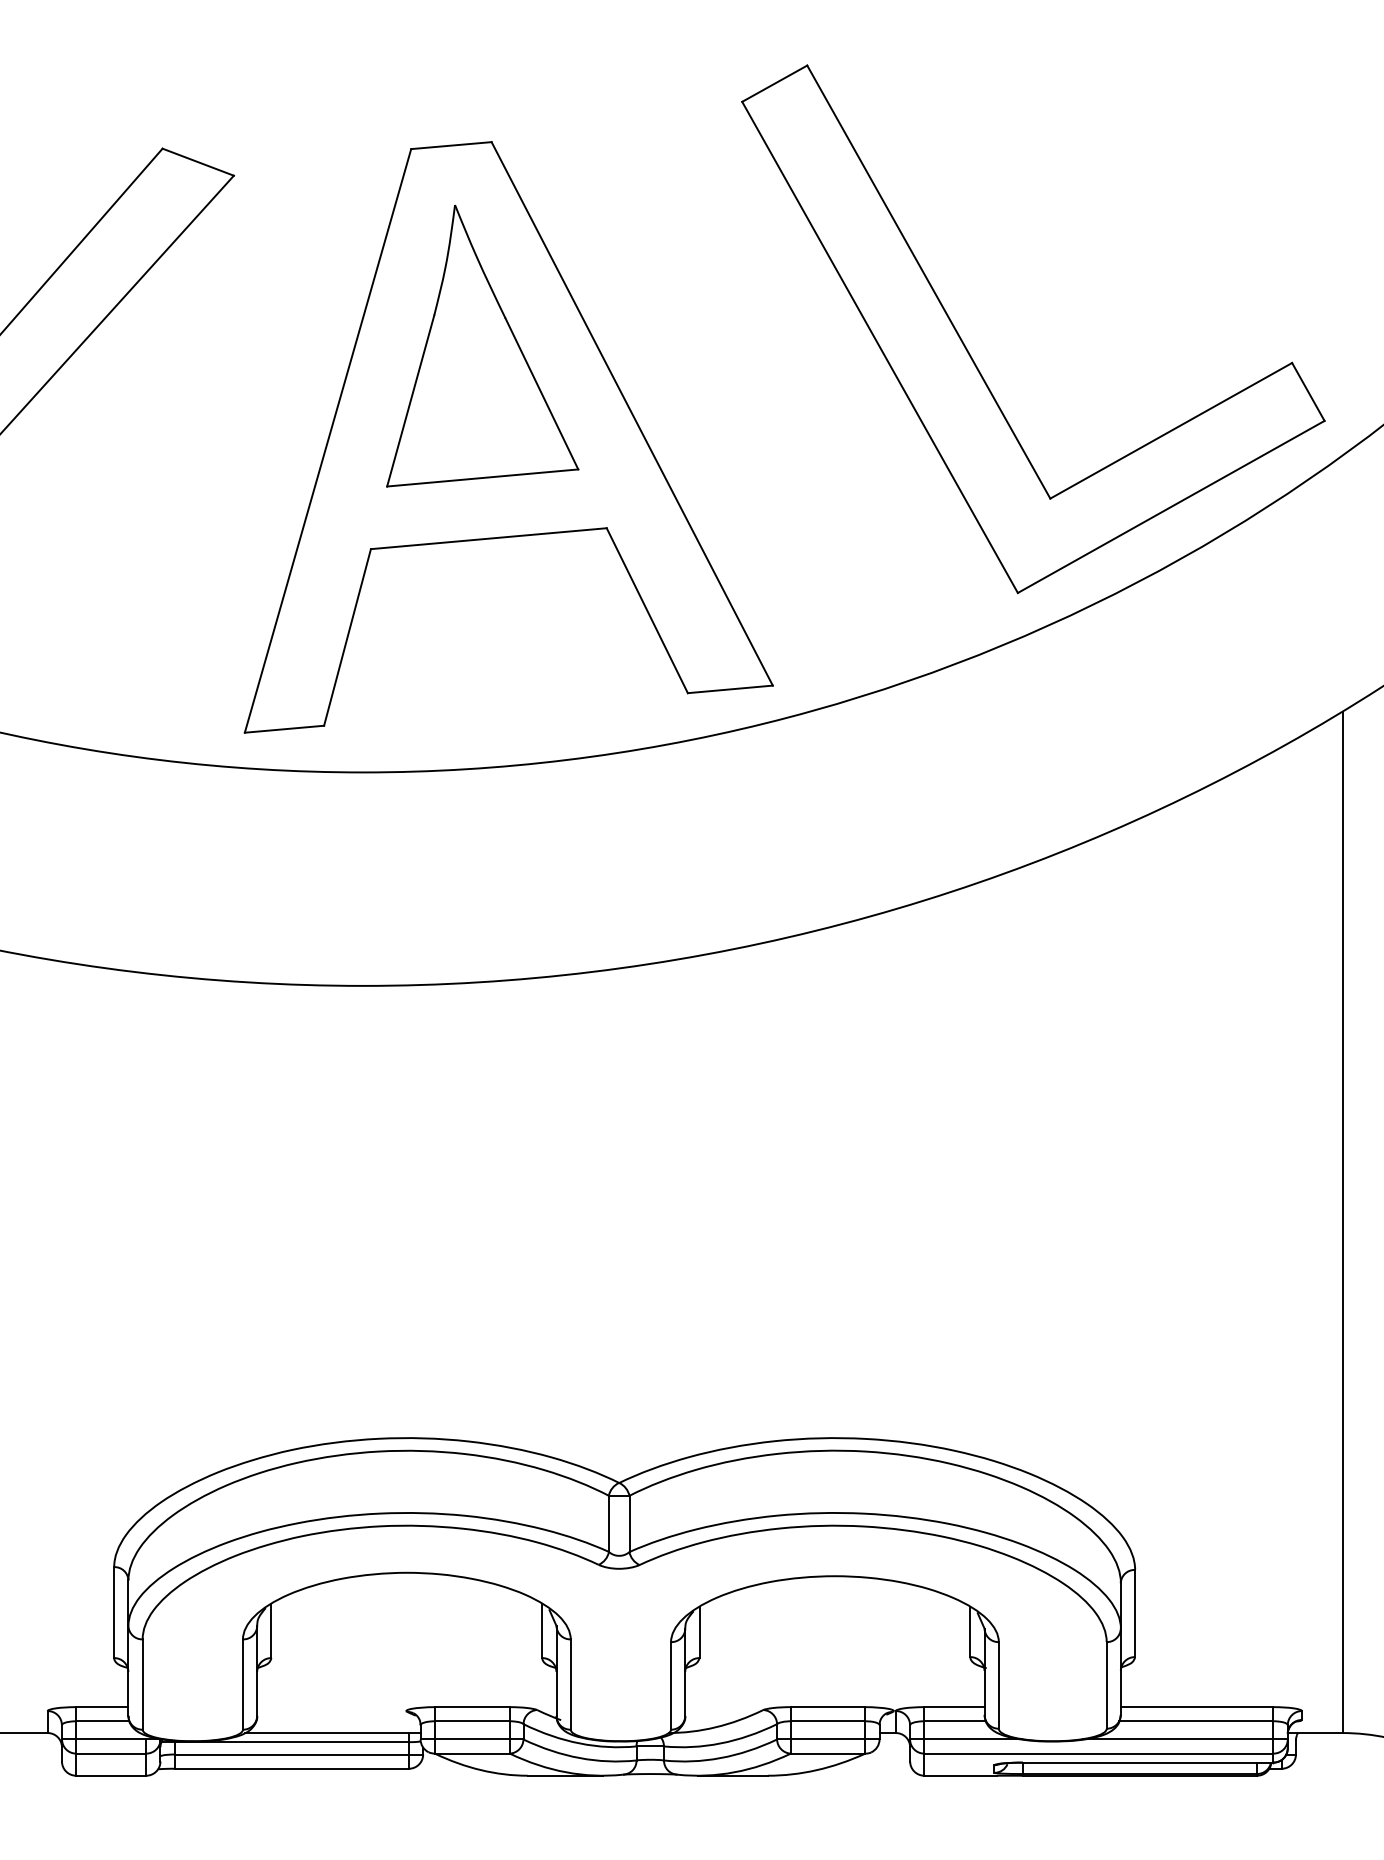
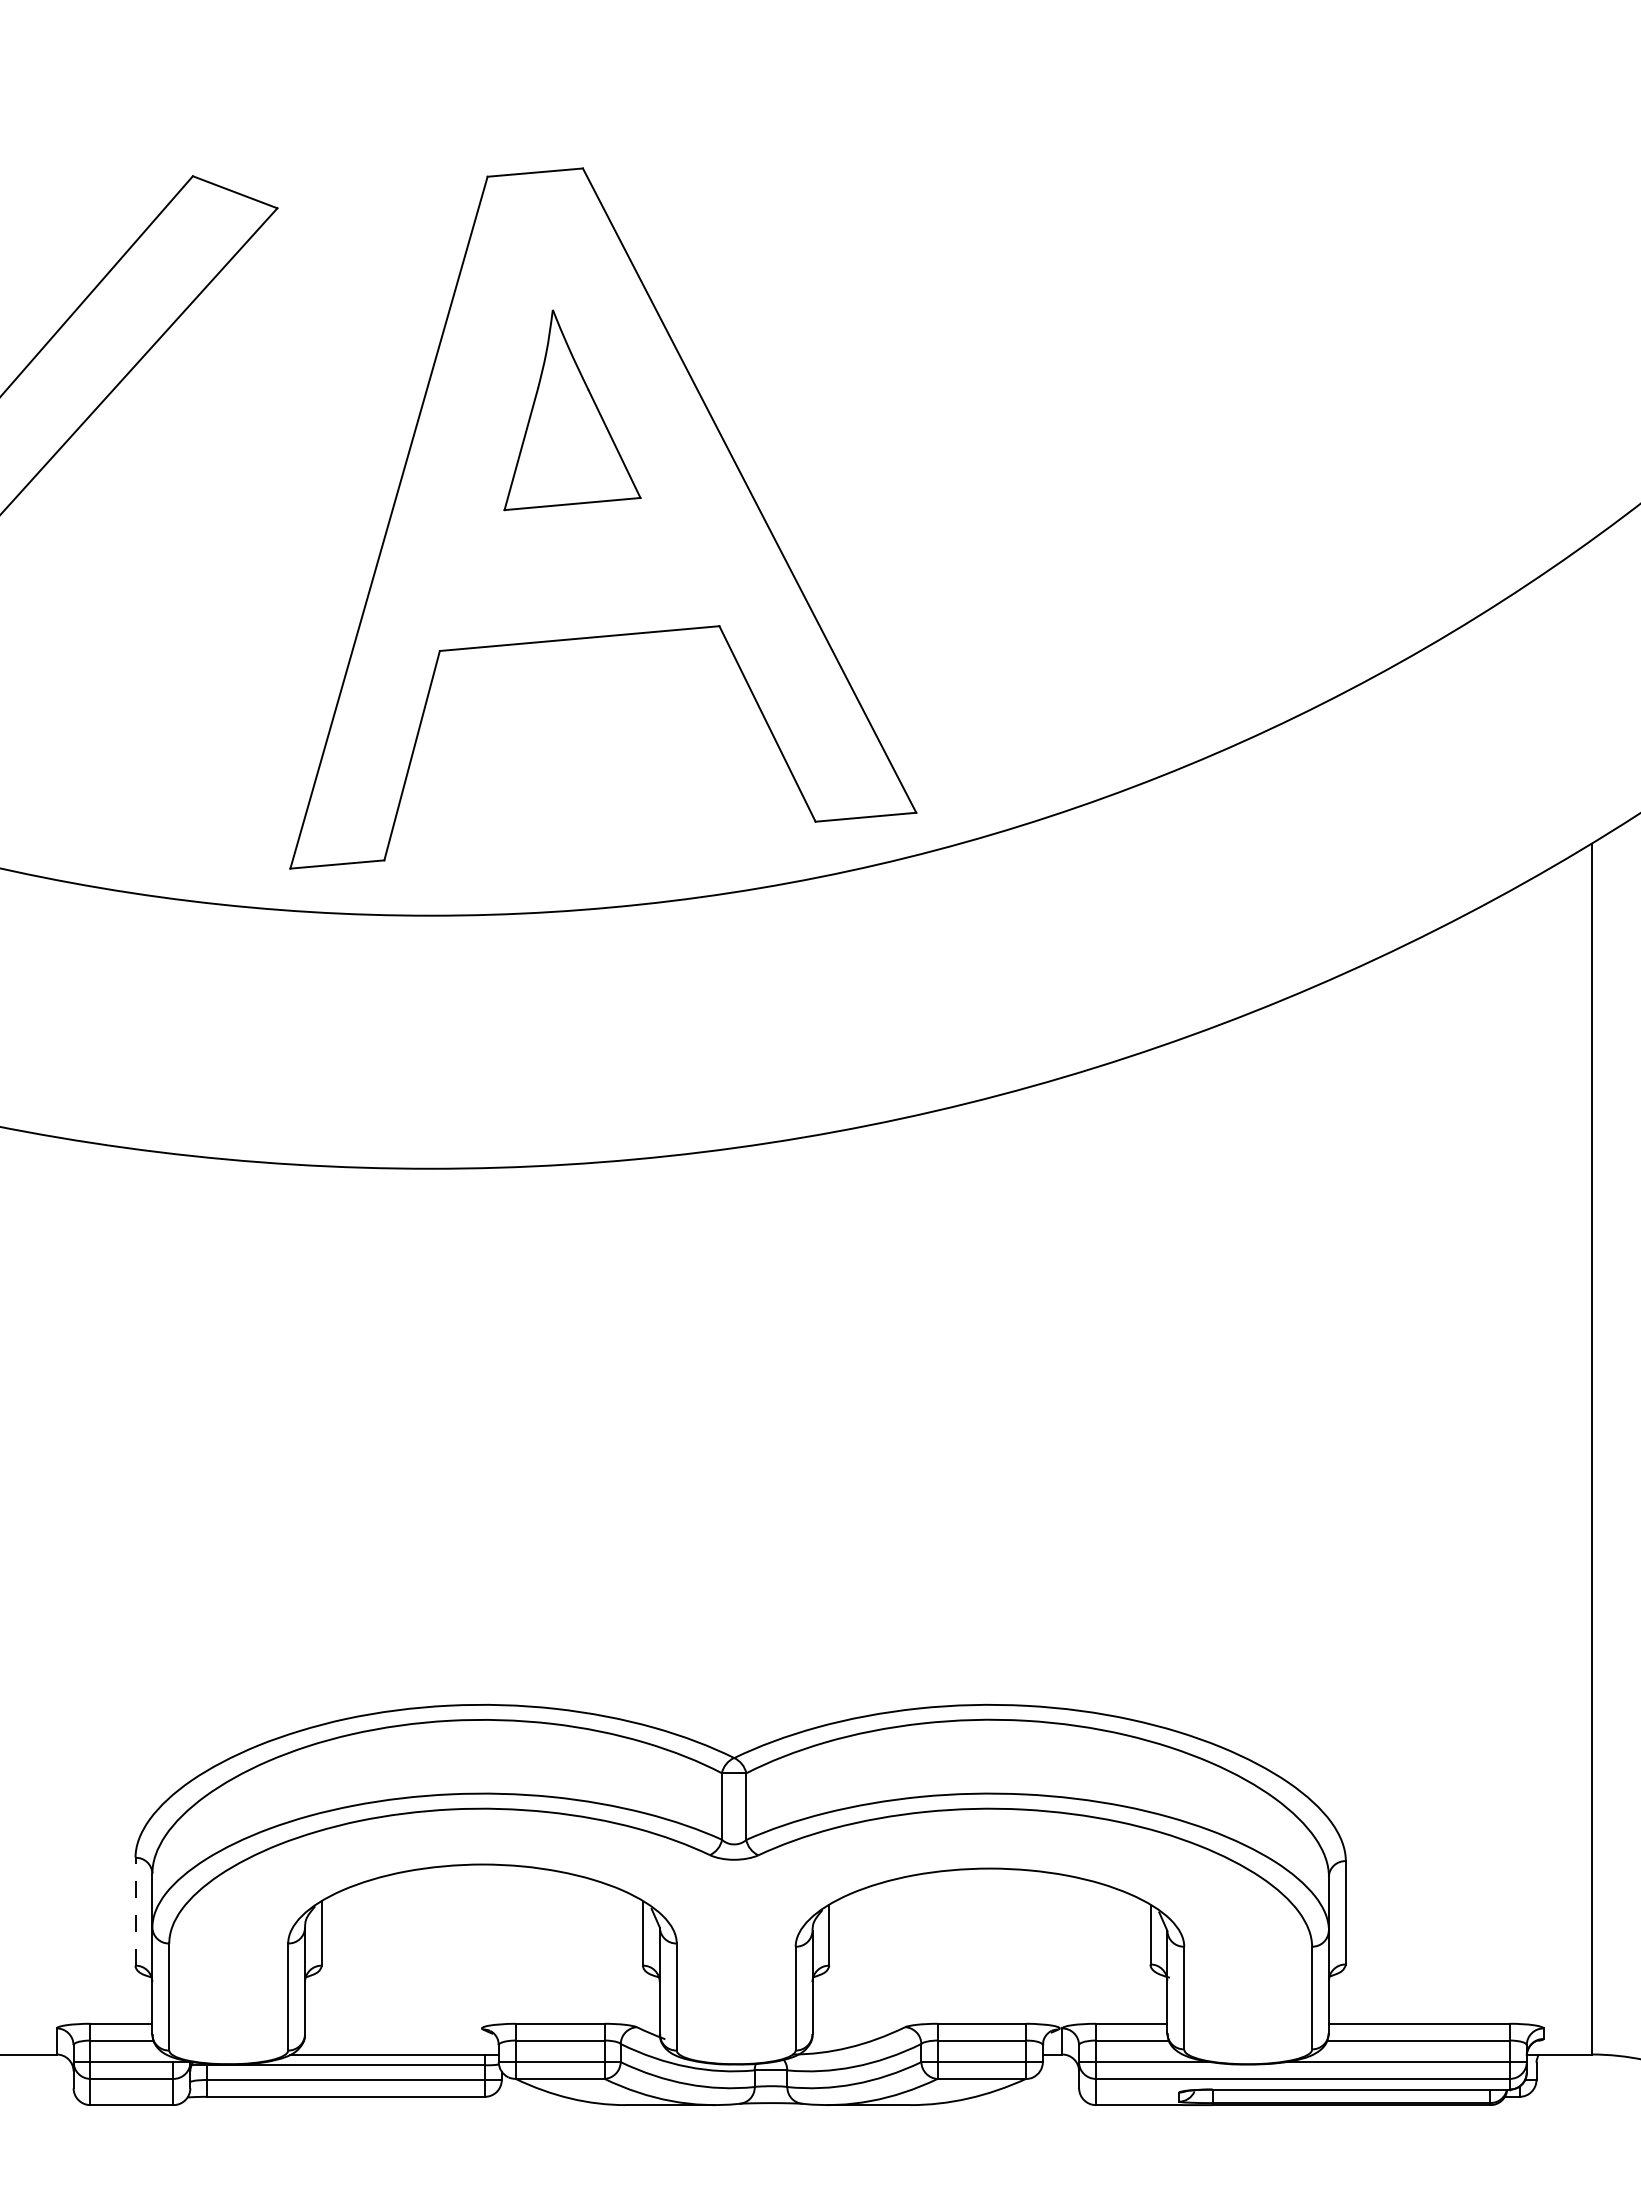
part: (482, 345) -> (572, 409), size x0.6
part: (976, 364) -> (1157, 432), removed
line: (114, 1612) -> (135, 1911), solid -> dashed

